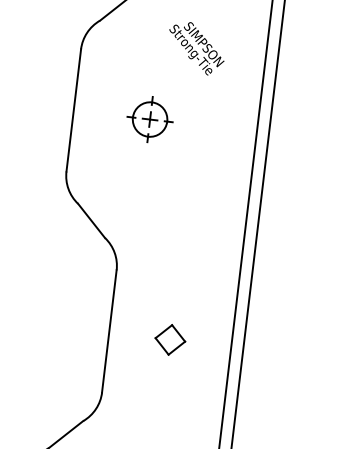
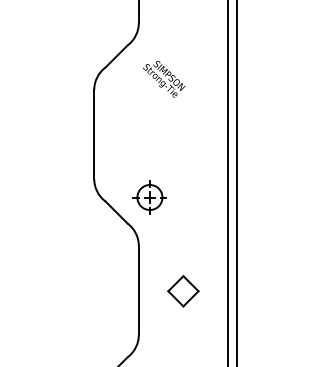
text: (196, 48) -> (164, 79), moved
part: (149, 119) -> (149, 197), moved
part: (170, 340) -> (183, 291), size x1.4

